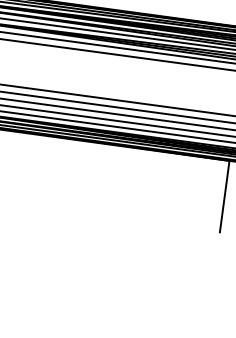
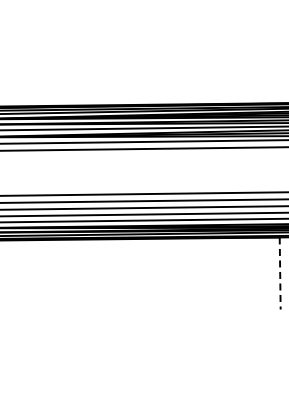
line: (225, 196) -> (280, 273), solid -> dashed

